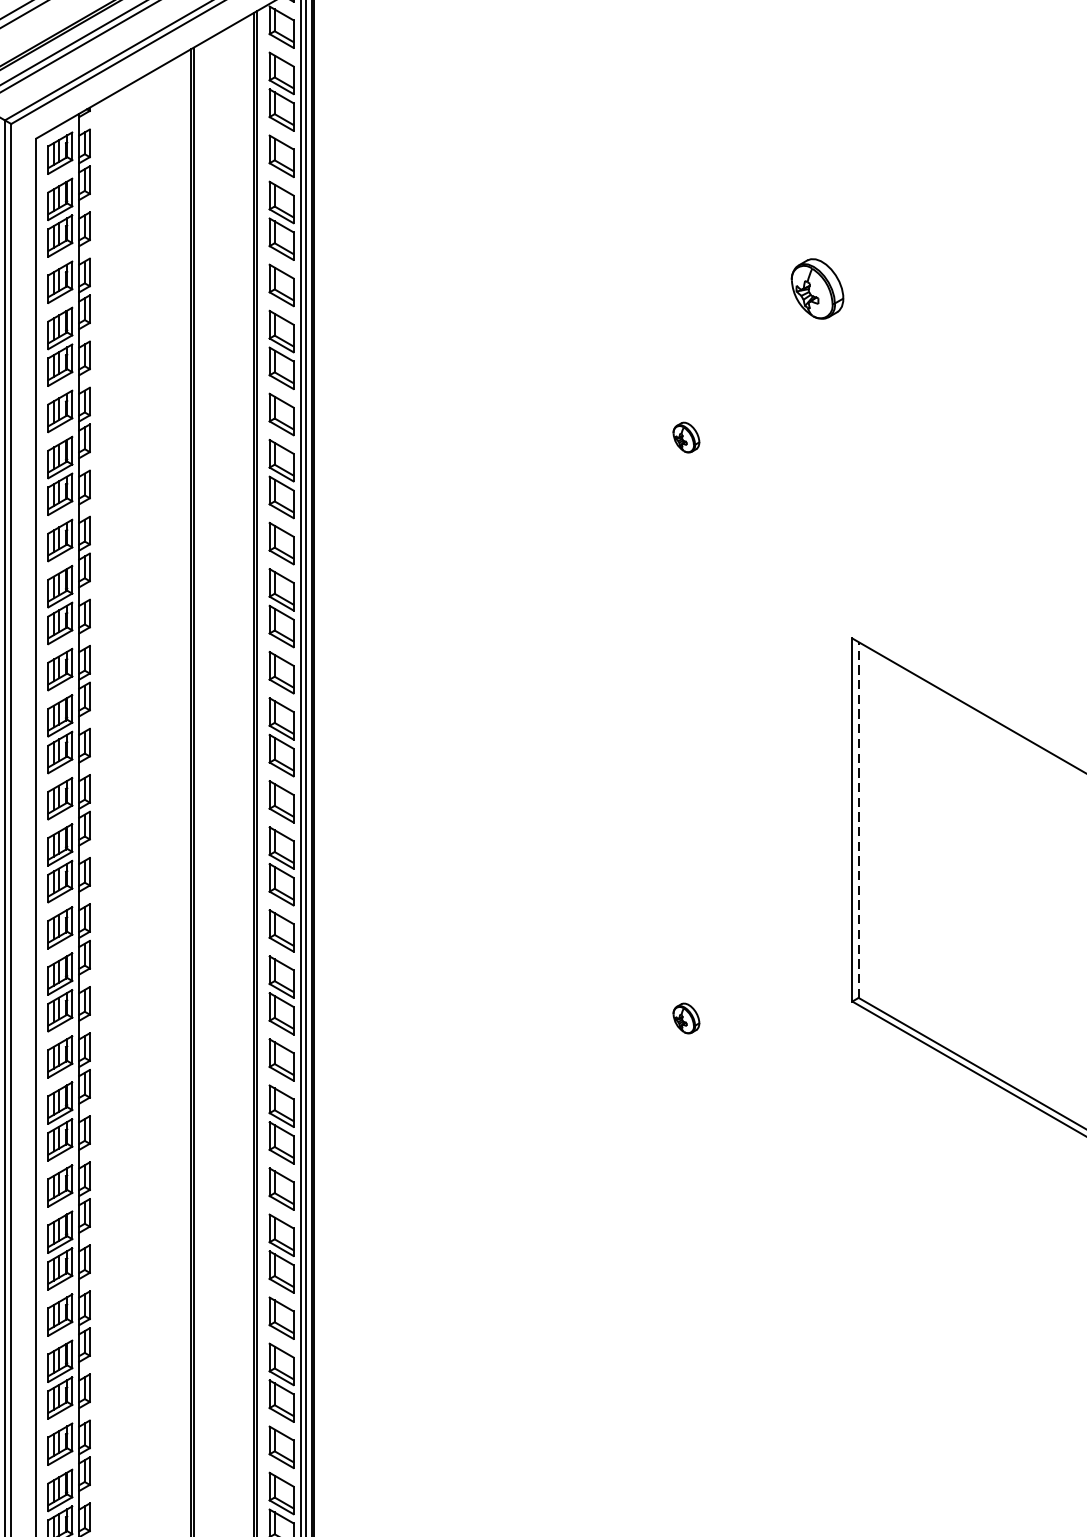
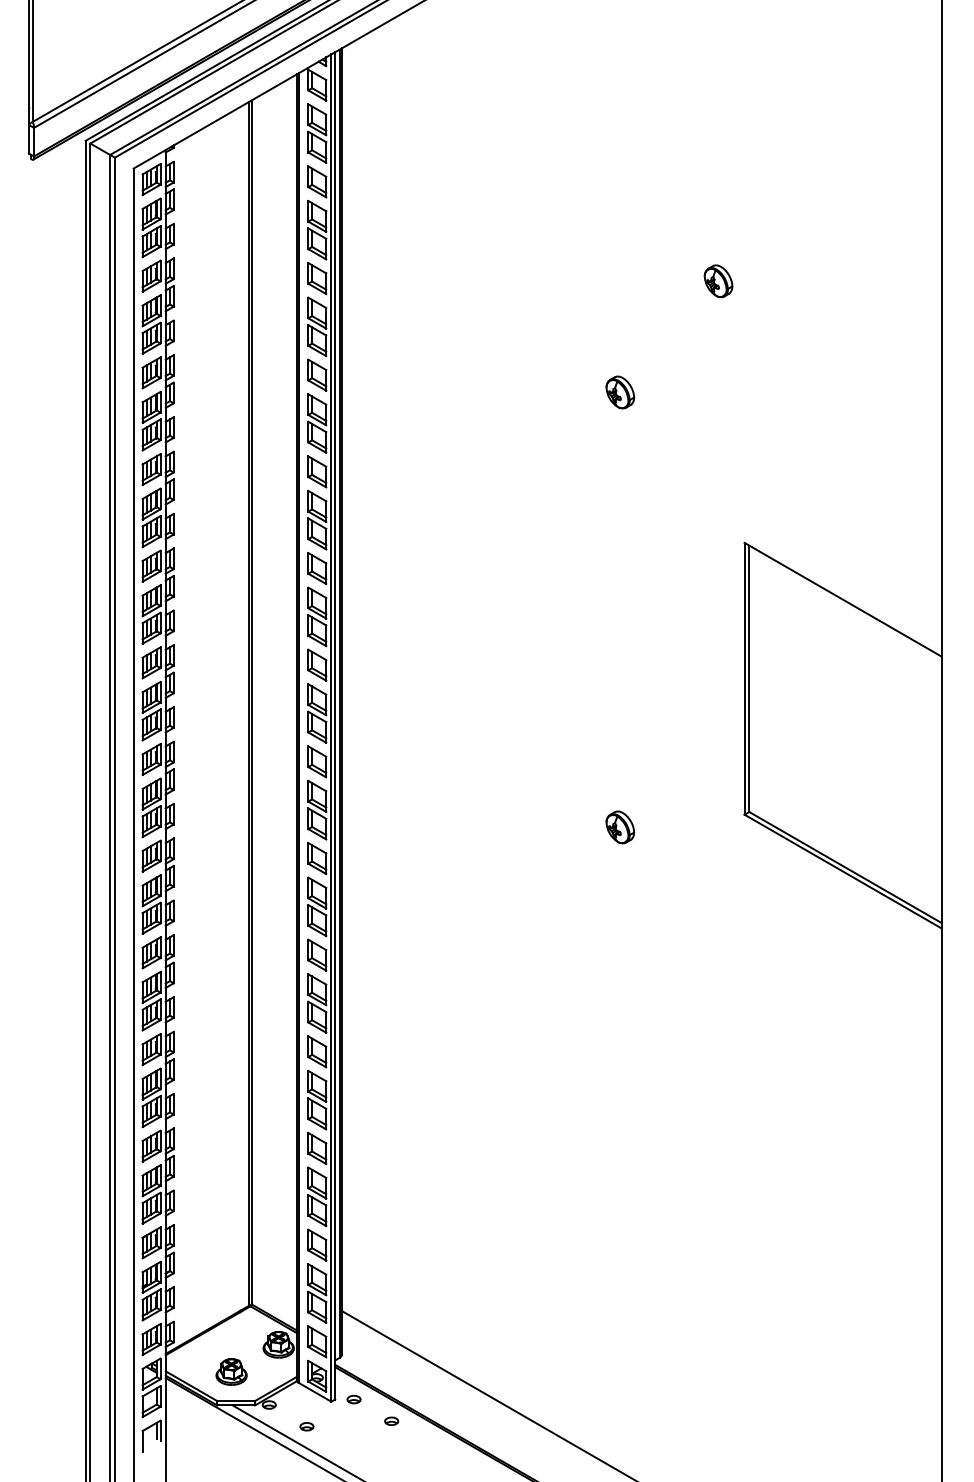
part: (817, 289) -> (718, 281), size x0.71
part: (686, 437) -> (620, 392), size x1.43
line: (858, 819) -> (749, 678), dashed -> solid
part: (686, 1018) -> (620, 827), size x1.43

